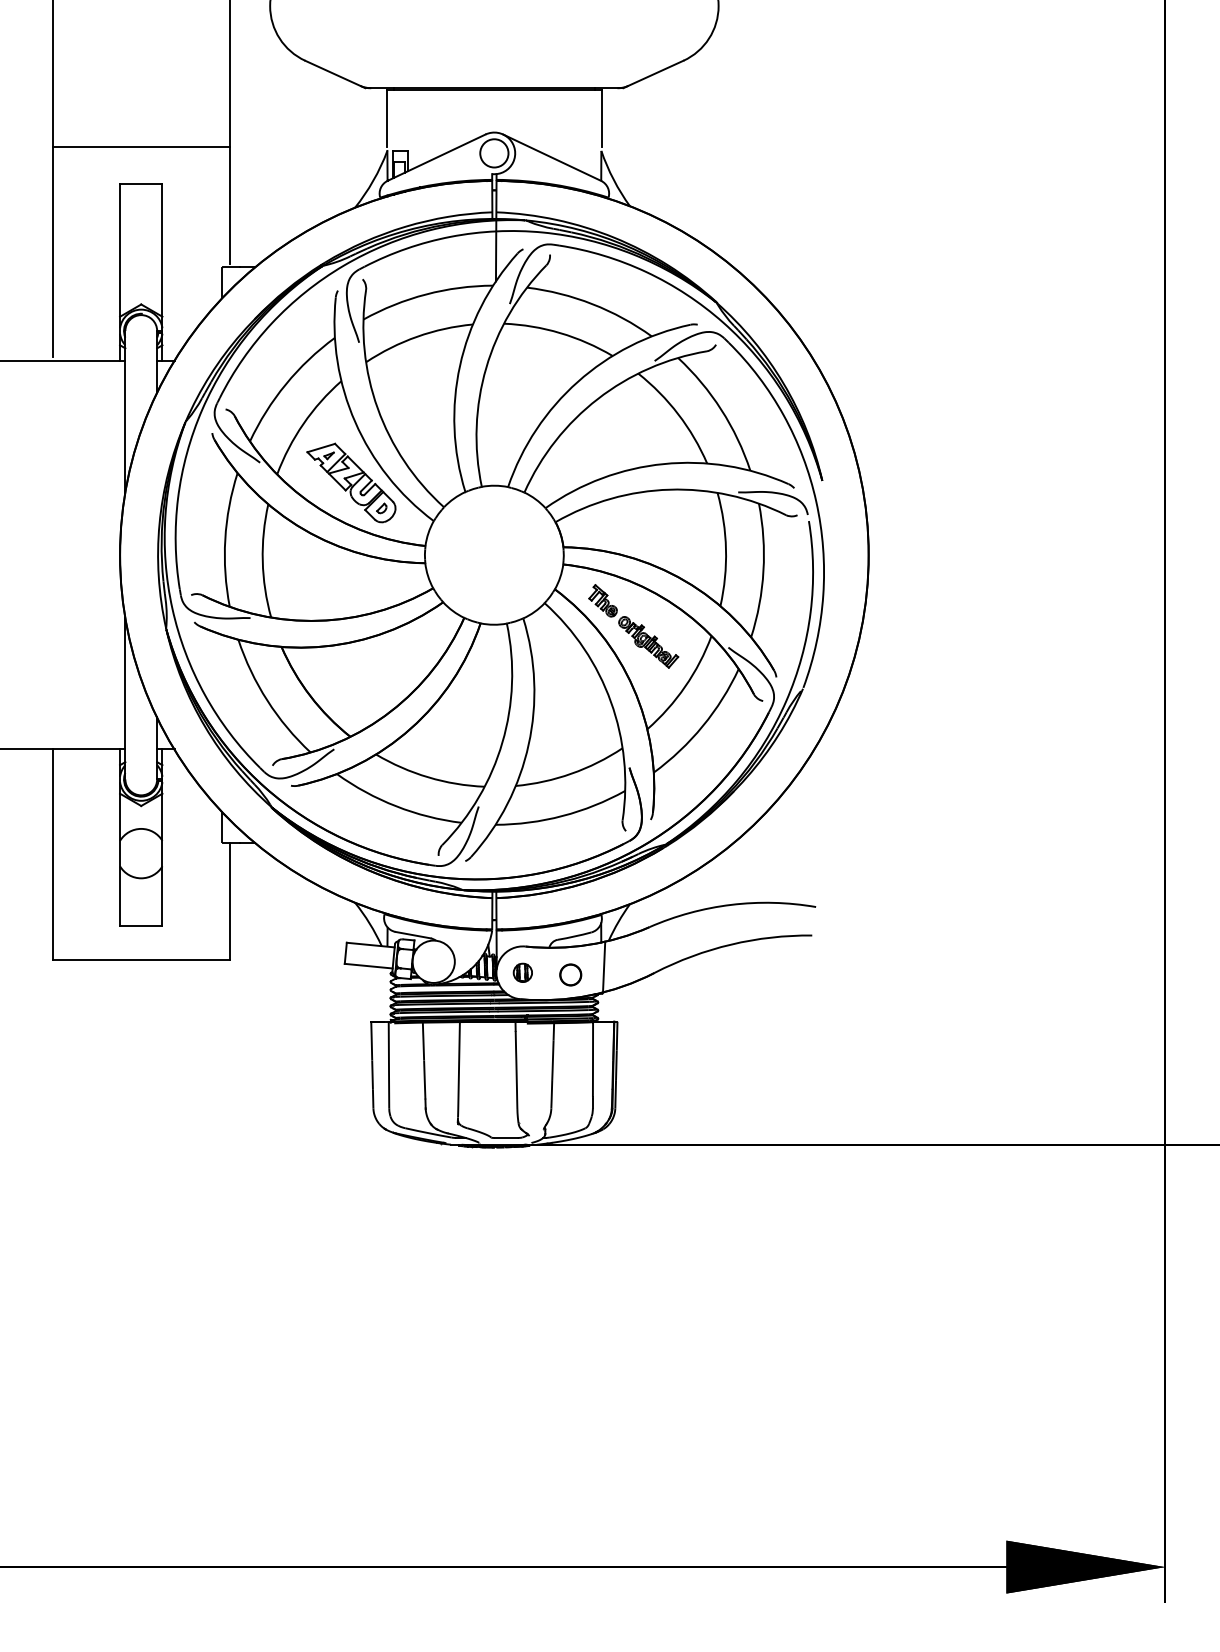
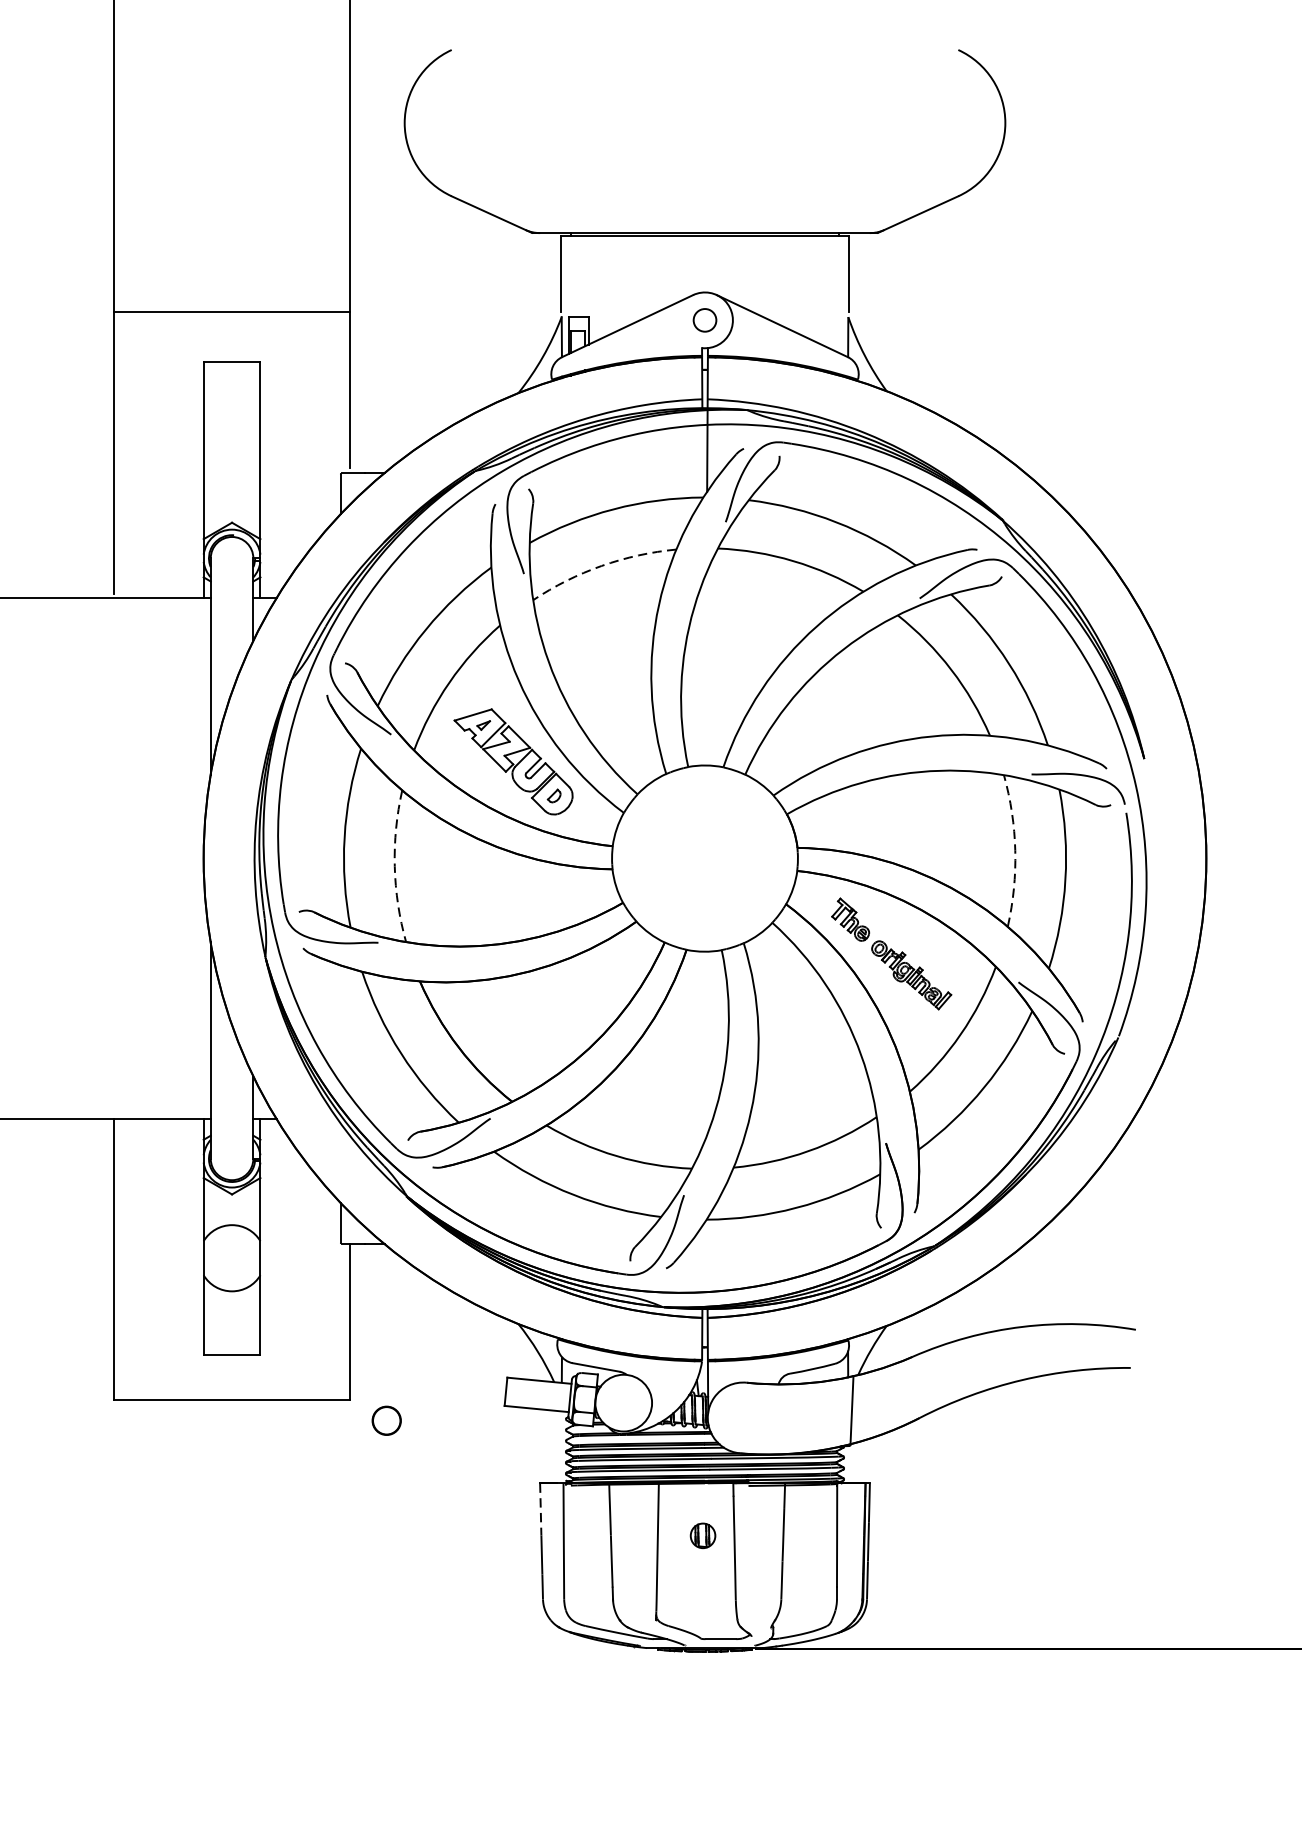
circle: (494, 153) -> (705, 320), size x0.6
arc: (417, 336) -> (602, 565), solid -> dashed
arc: (726, 549) -> (1015, 850), solid -> dashed
arc: (262, 561) -> (394, 866), solid -> dashed
part: (522, 972) -> (702, 1535), moved
circle: (570, 974) -> (386, 1420), moved
line: (371, 1040) -> (540, 1508), solid -> dashed

